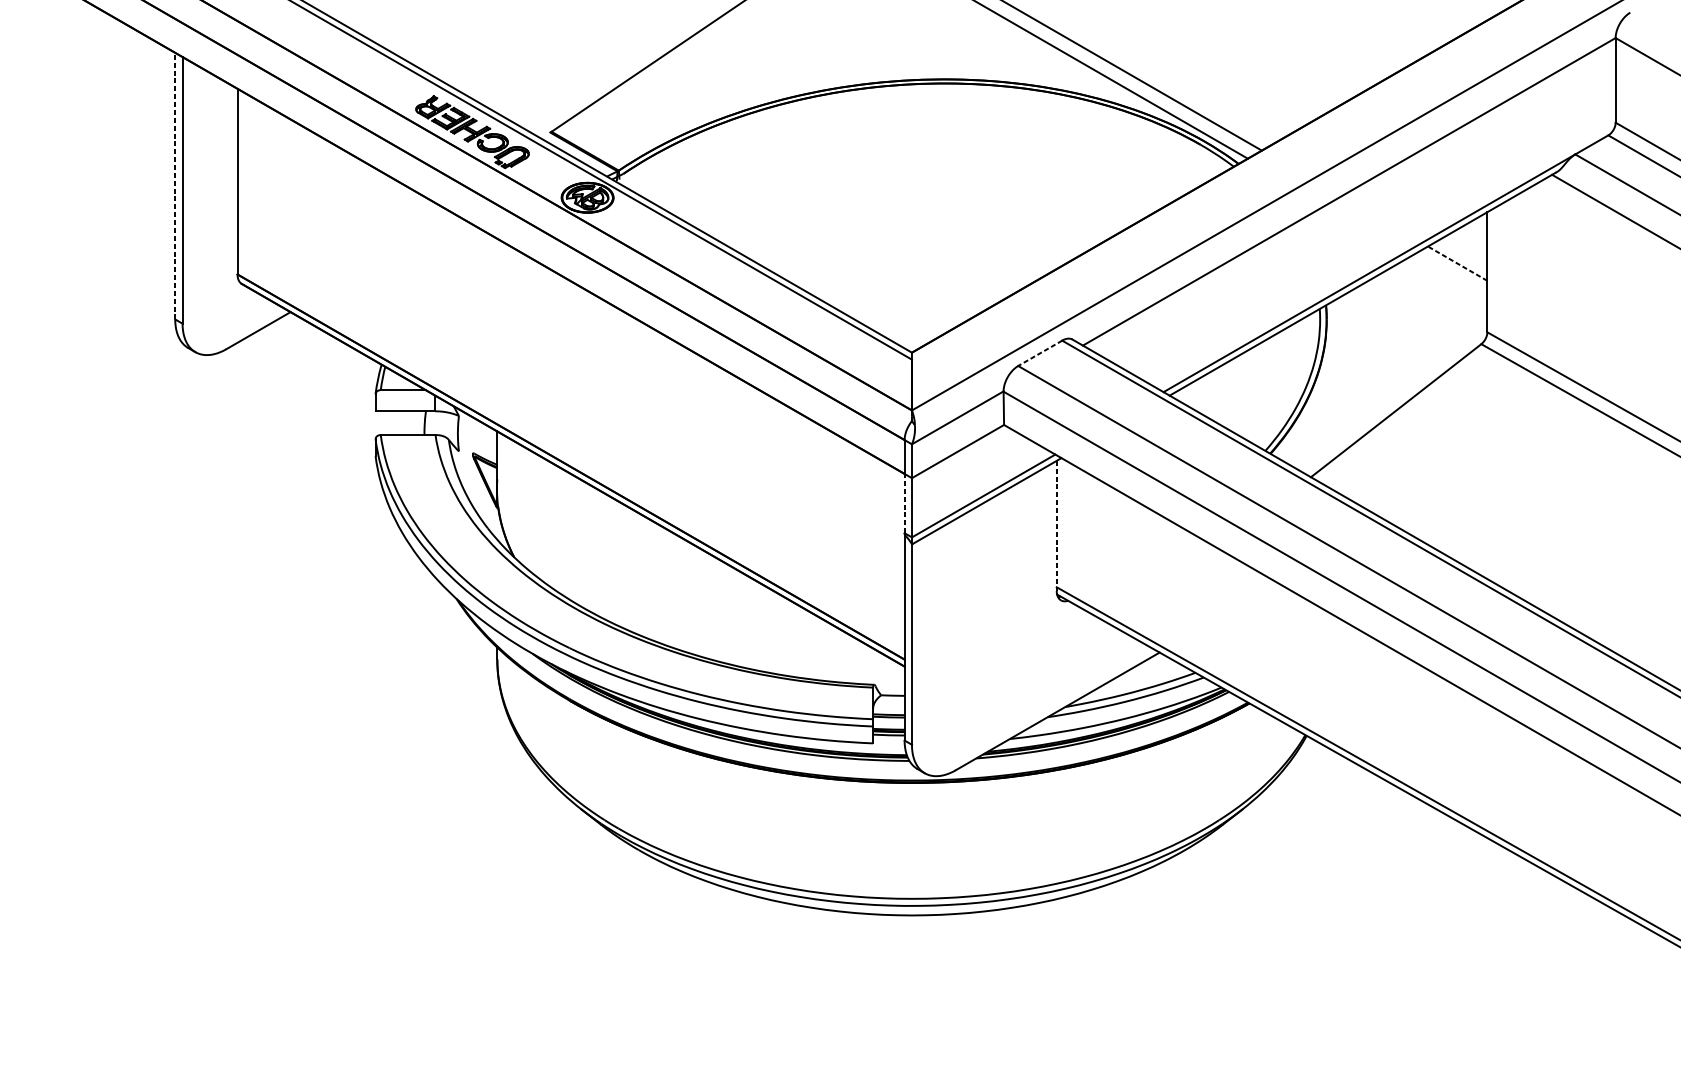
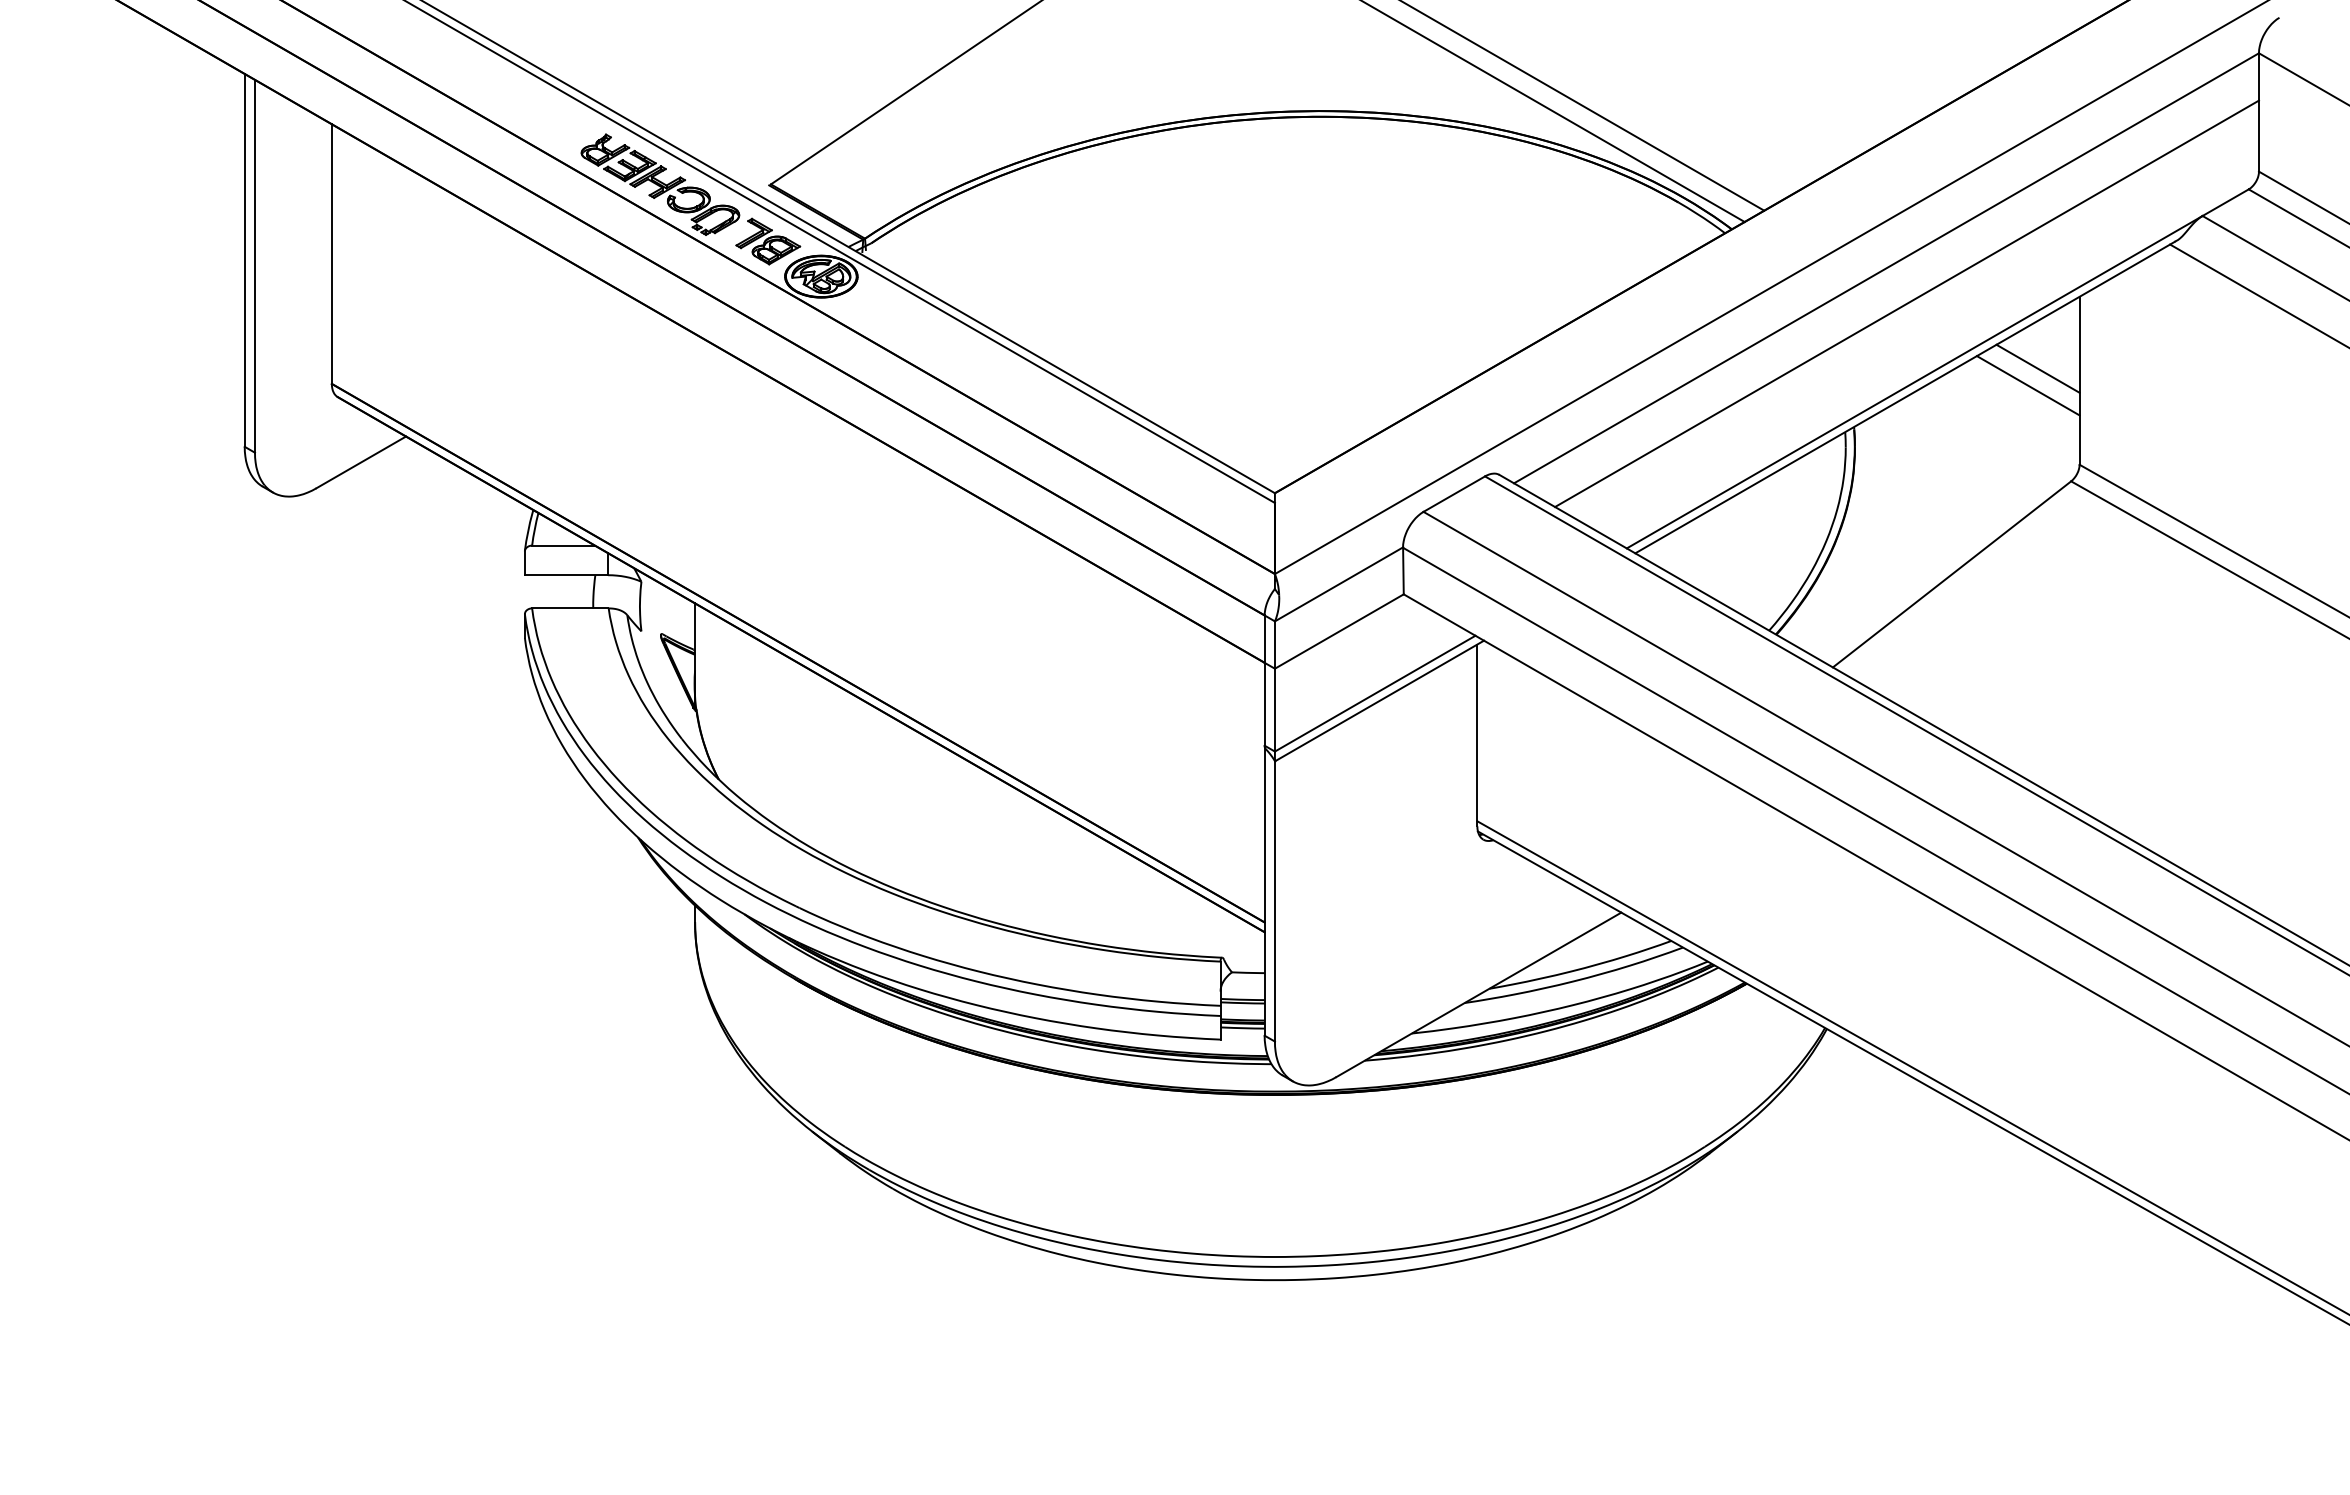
part: (549, 172) -> (768, 241), added
line: (175, 185) -> (244, 259), dashed -> solid
line: (1363, 216) -> (1906, 303), added
line: (1457, 263) -> (2038, 368), dashed -> solid
line: (1450, 275) -> (2027, 385), added
line: (1040, 353) -> (1454, 494), dashed -> solid
line: (904, 503) -> (1264, 703), dashed -> solid
line: (1056, 525) -> (1477, 735), dashed -> solid

